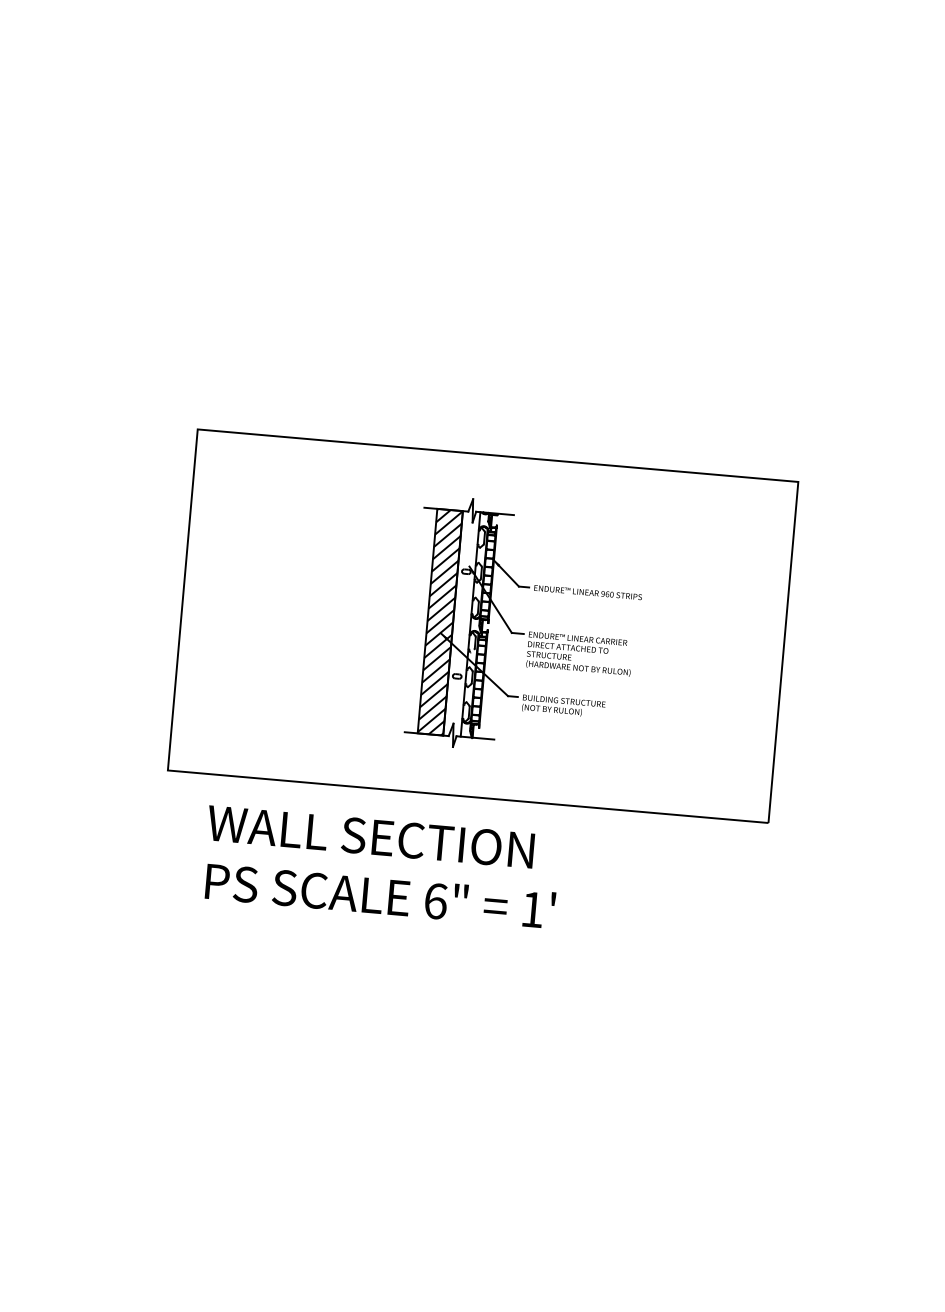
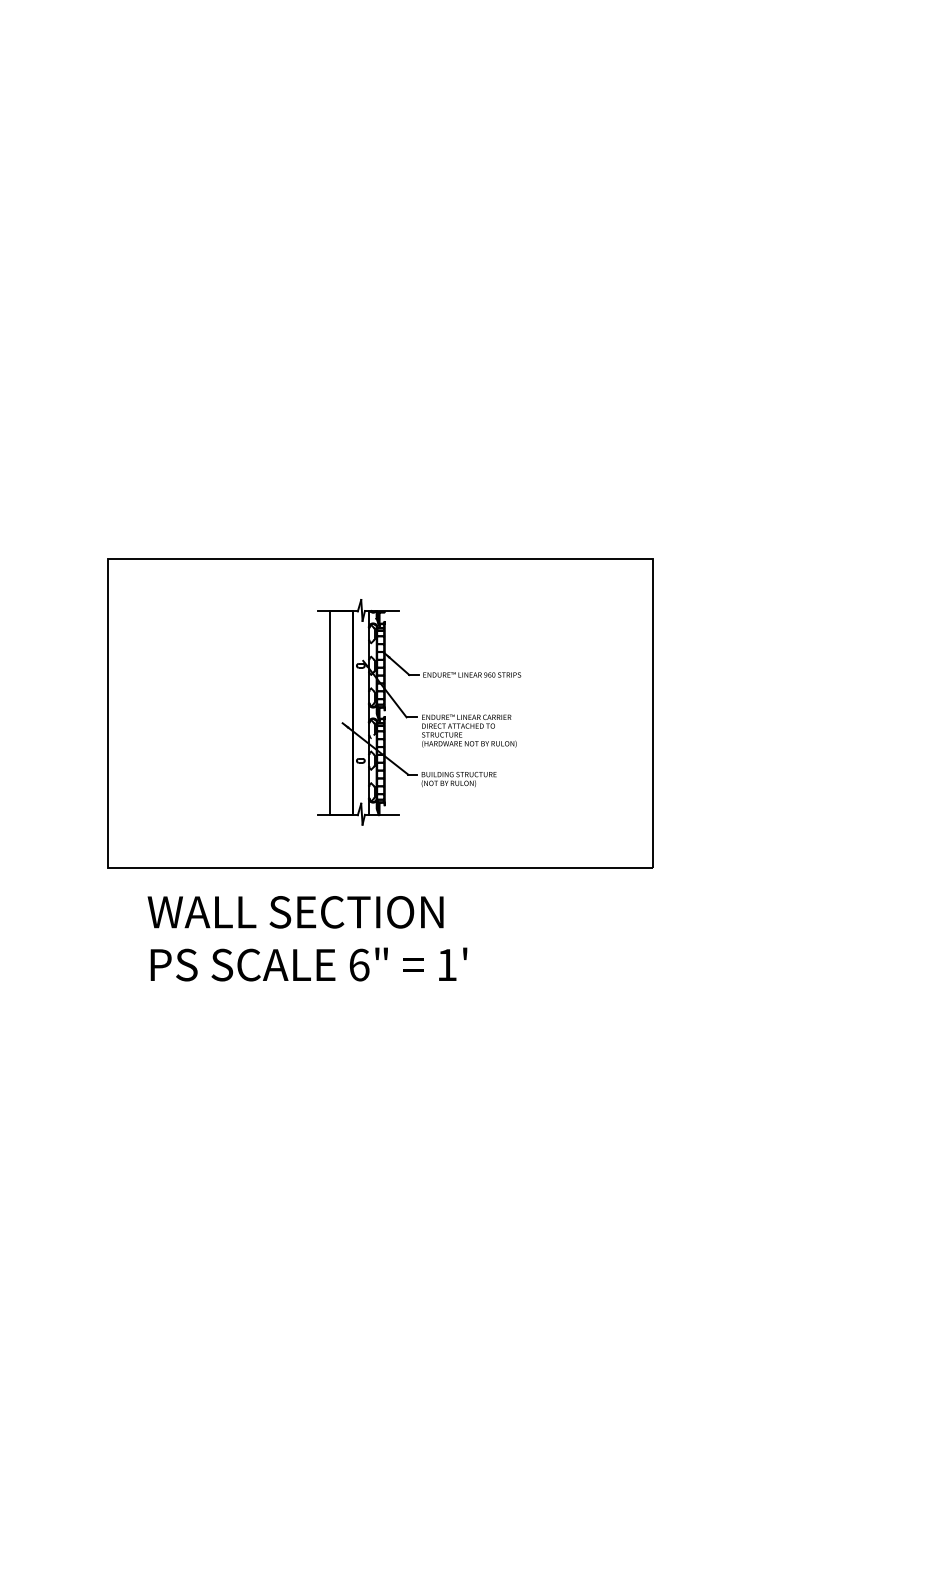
hatch: (439, 622) -> (340, 713), removed

